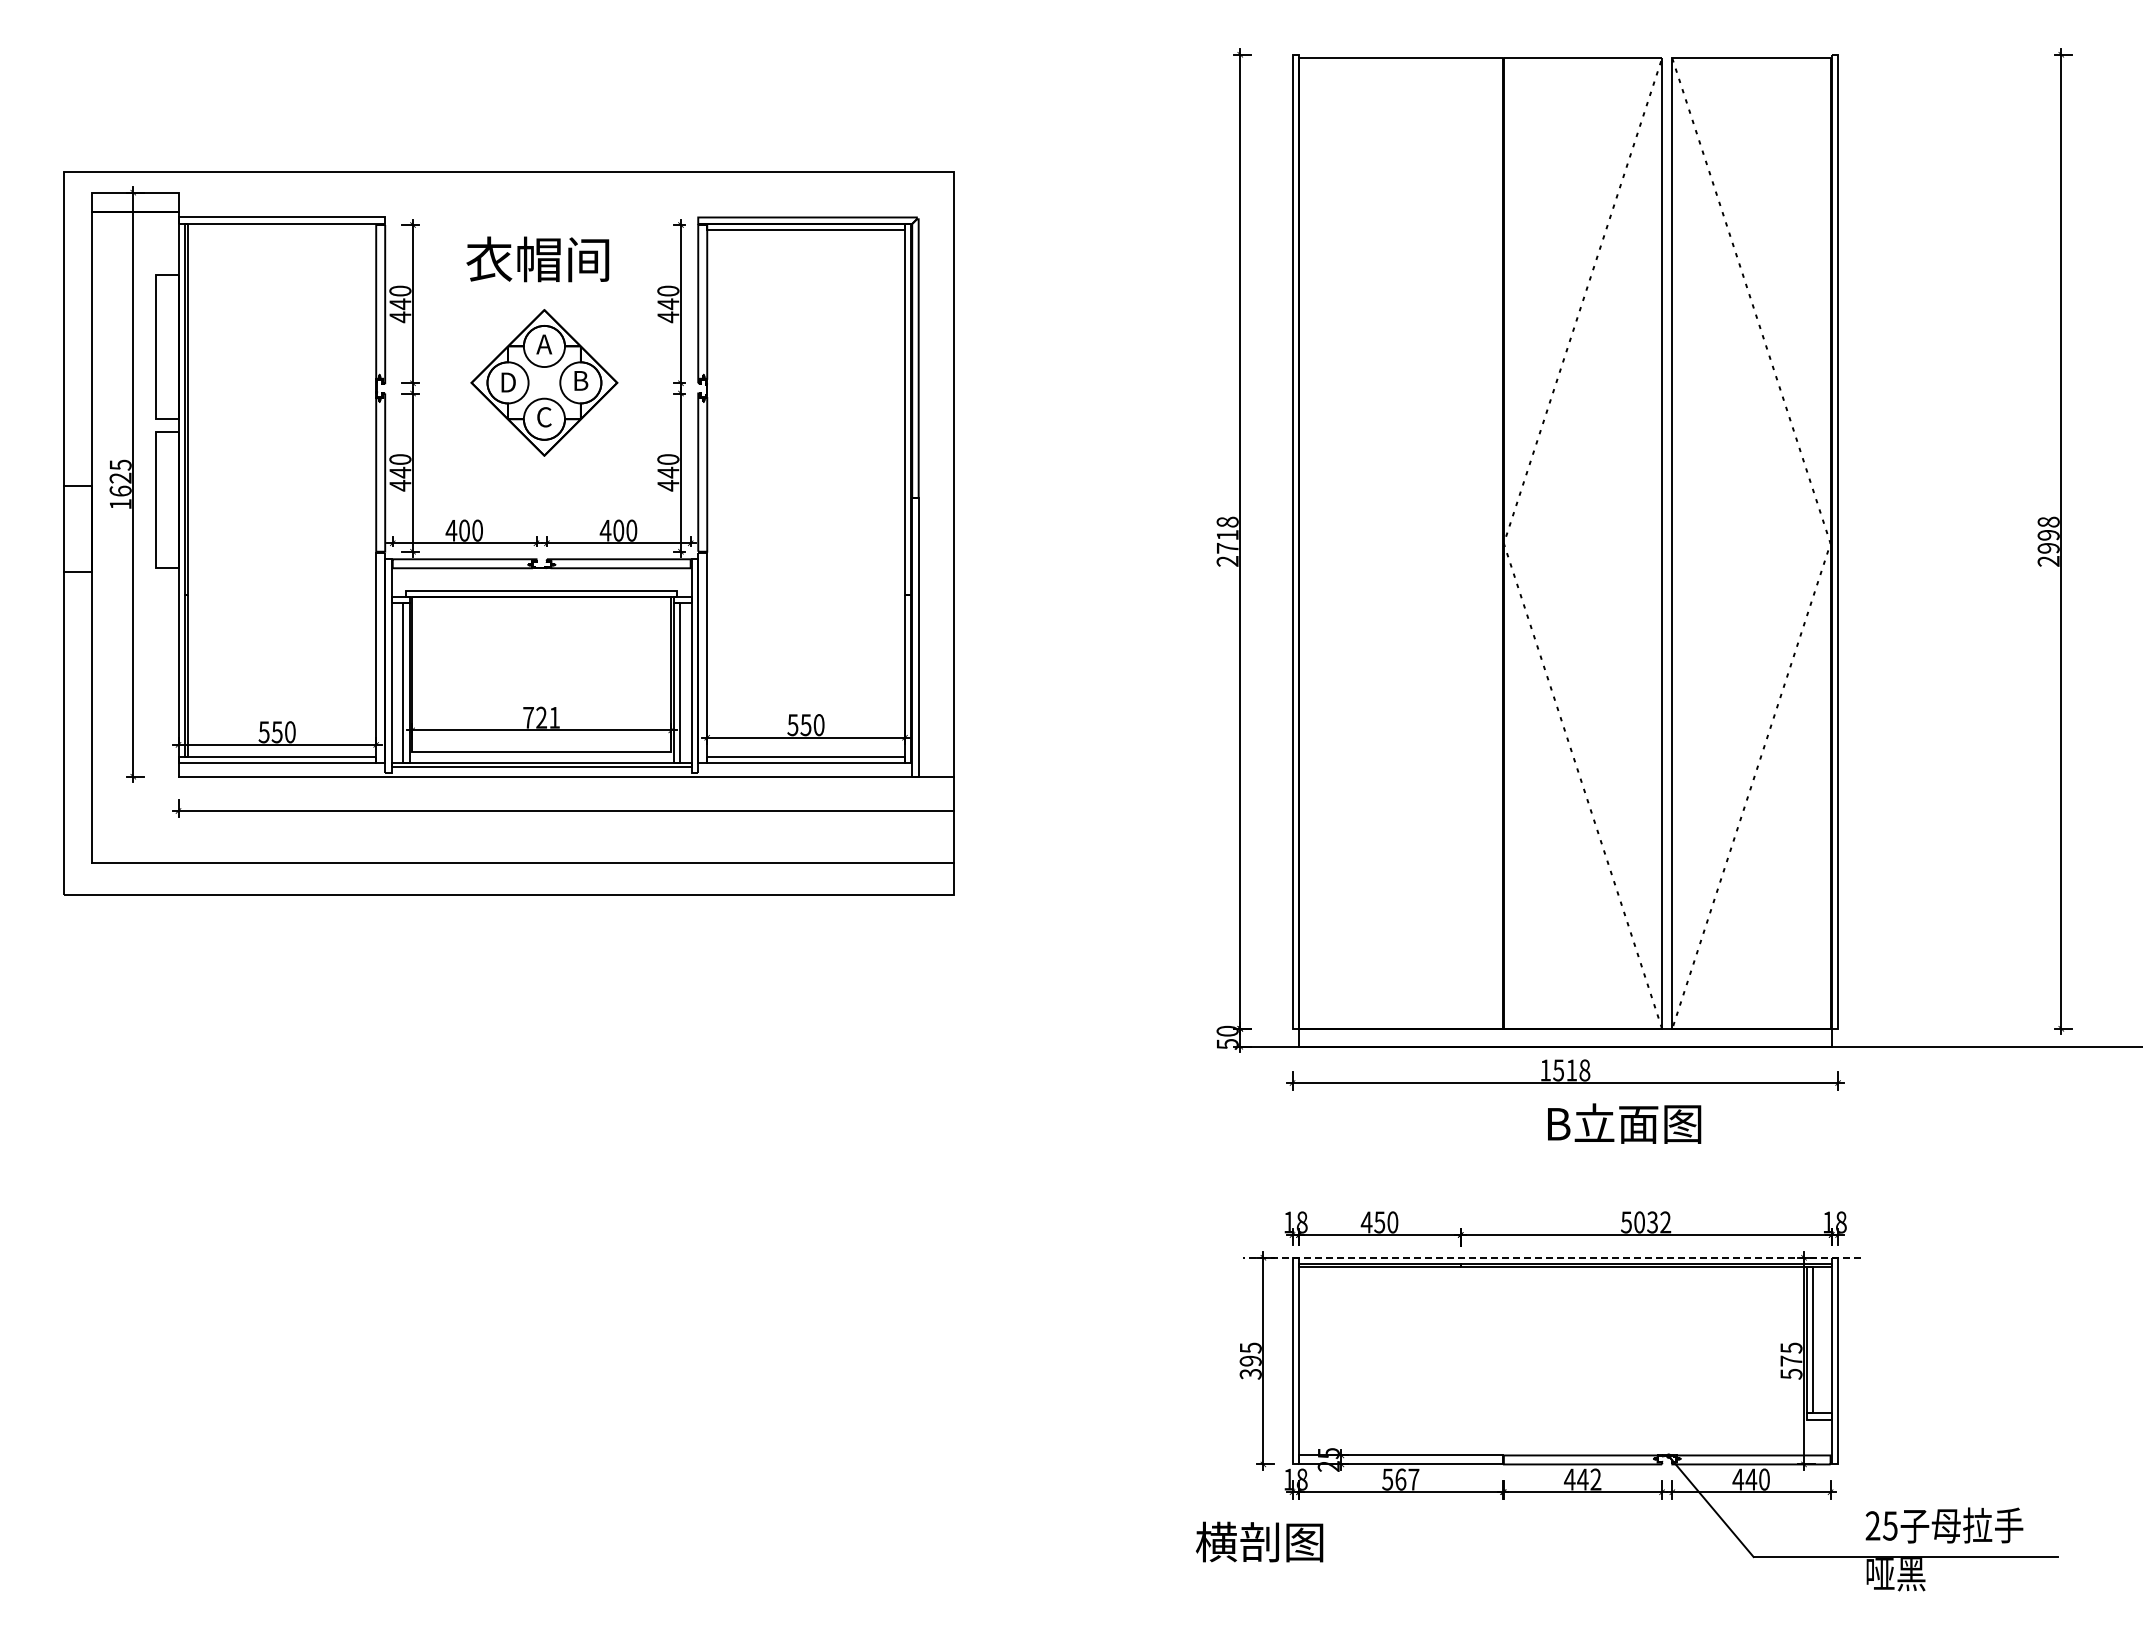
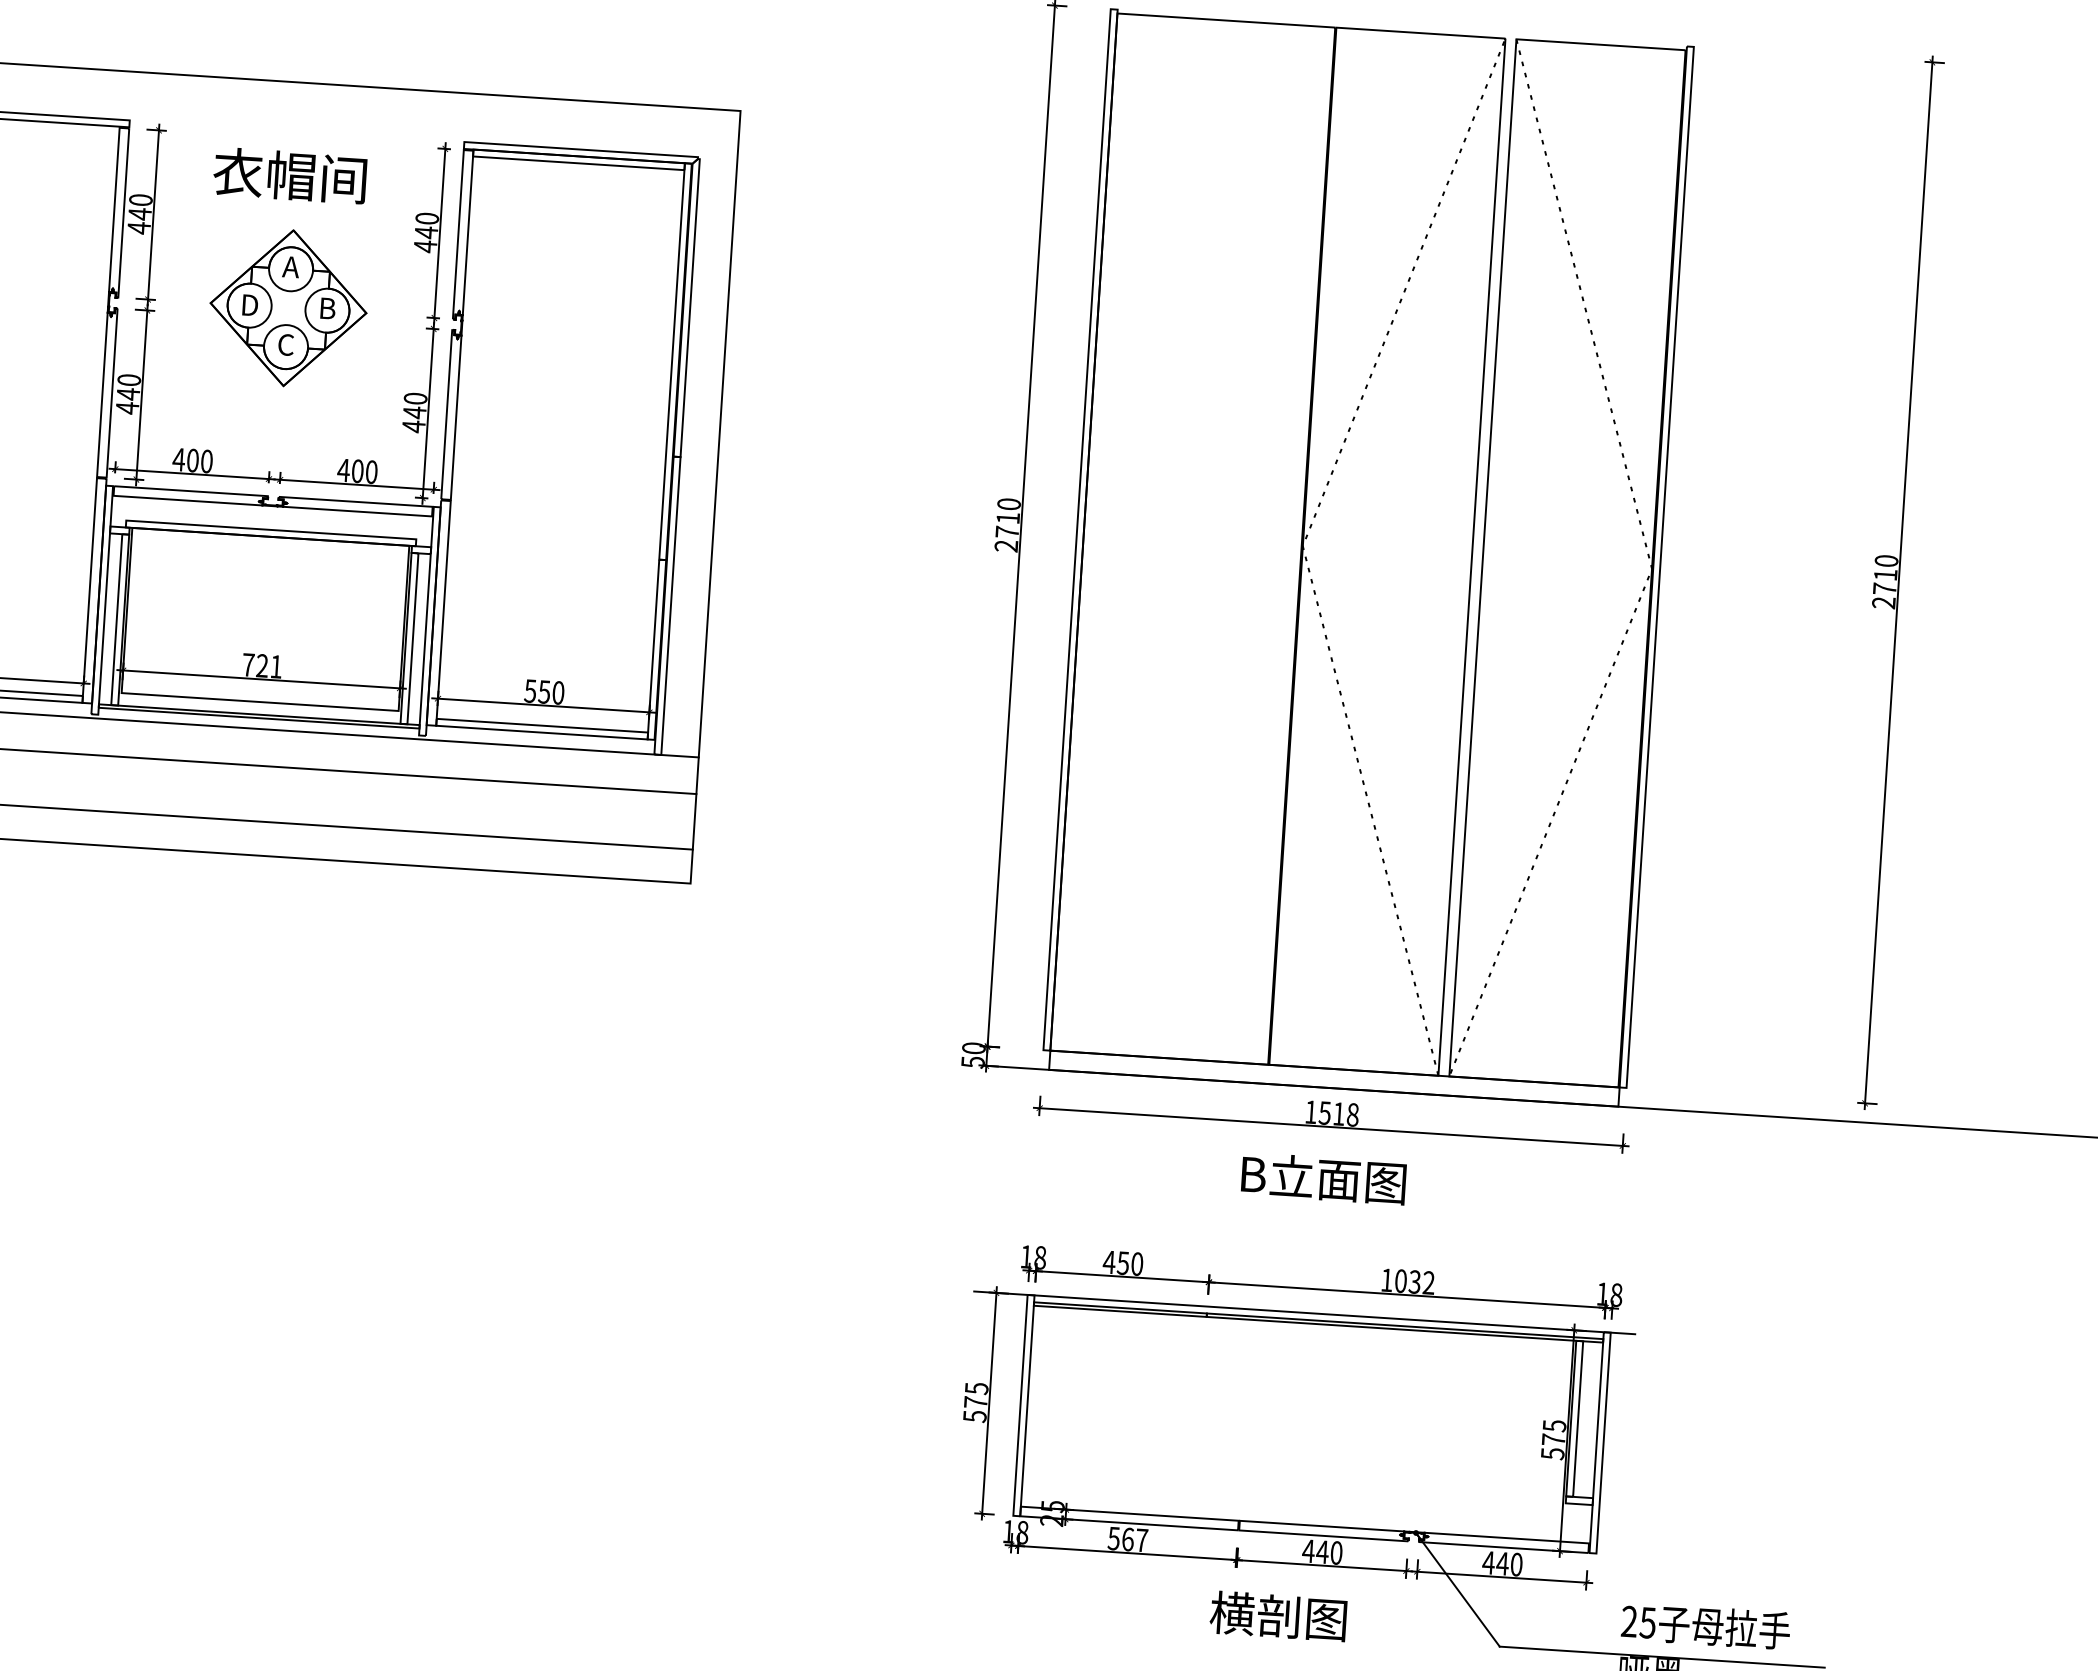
text: (1227, 521) -> (1009, 503), 2718 -> 2710
text: (2048, 534) -> (1885, 574), 2998 -> 2710
text: (1624, 1123) -> (1323, 1178), moved
text: (1625, 1222) -> (1385, 1280), 5032 -> 1032
line: (1551, 1257) -> (1304, 1312), dashed -> solid
text: (1250, 1367) -> (975, 1409), 395 -> 575
text: (1595, 1479) -> (1336, 1552), 442 -> 440
text: (1259, 1541) -> (1278, 1615), moved

